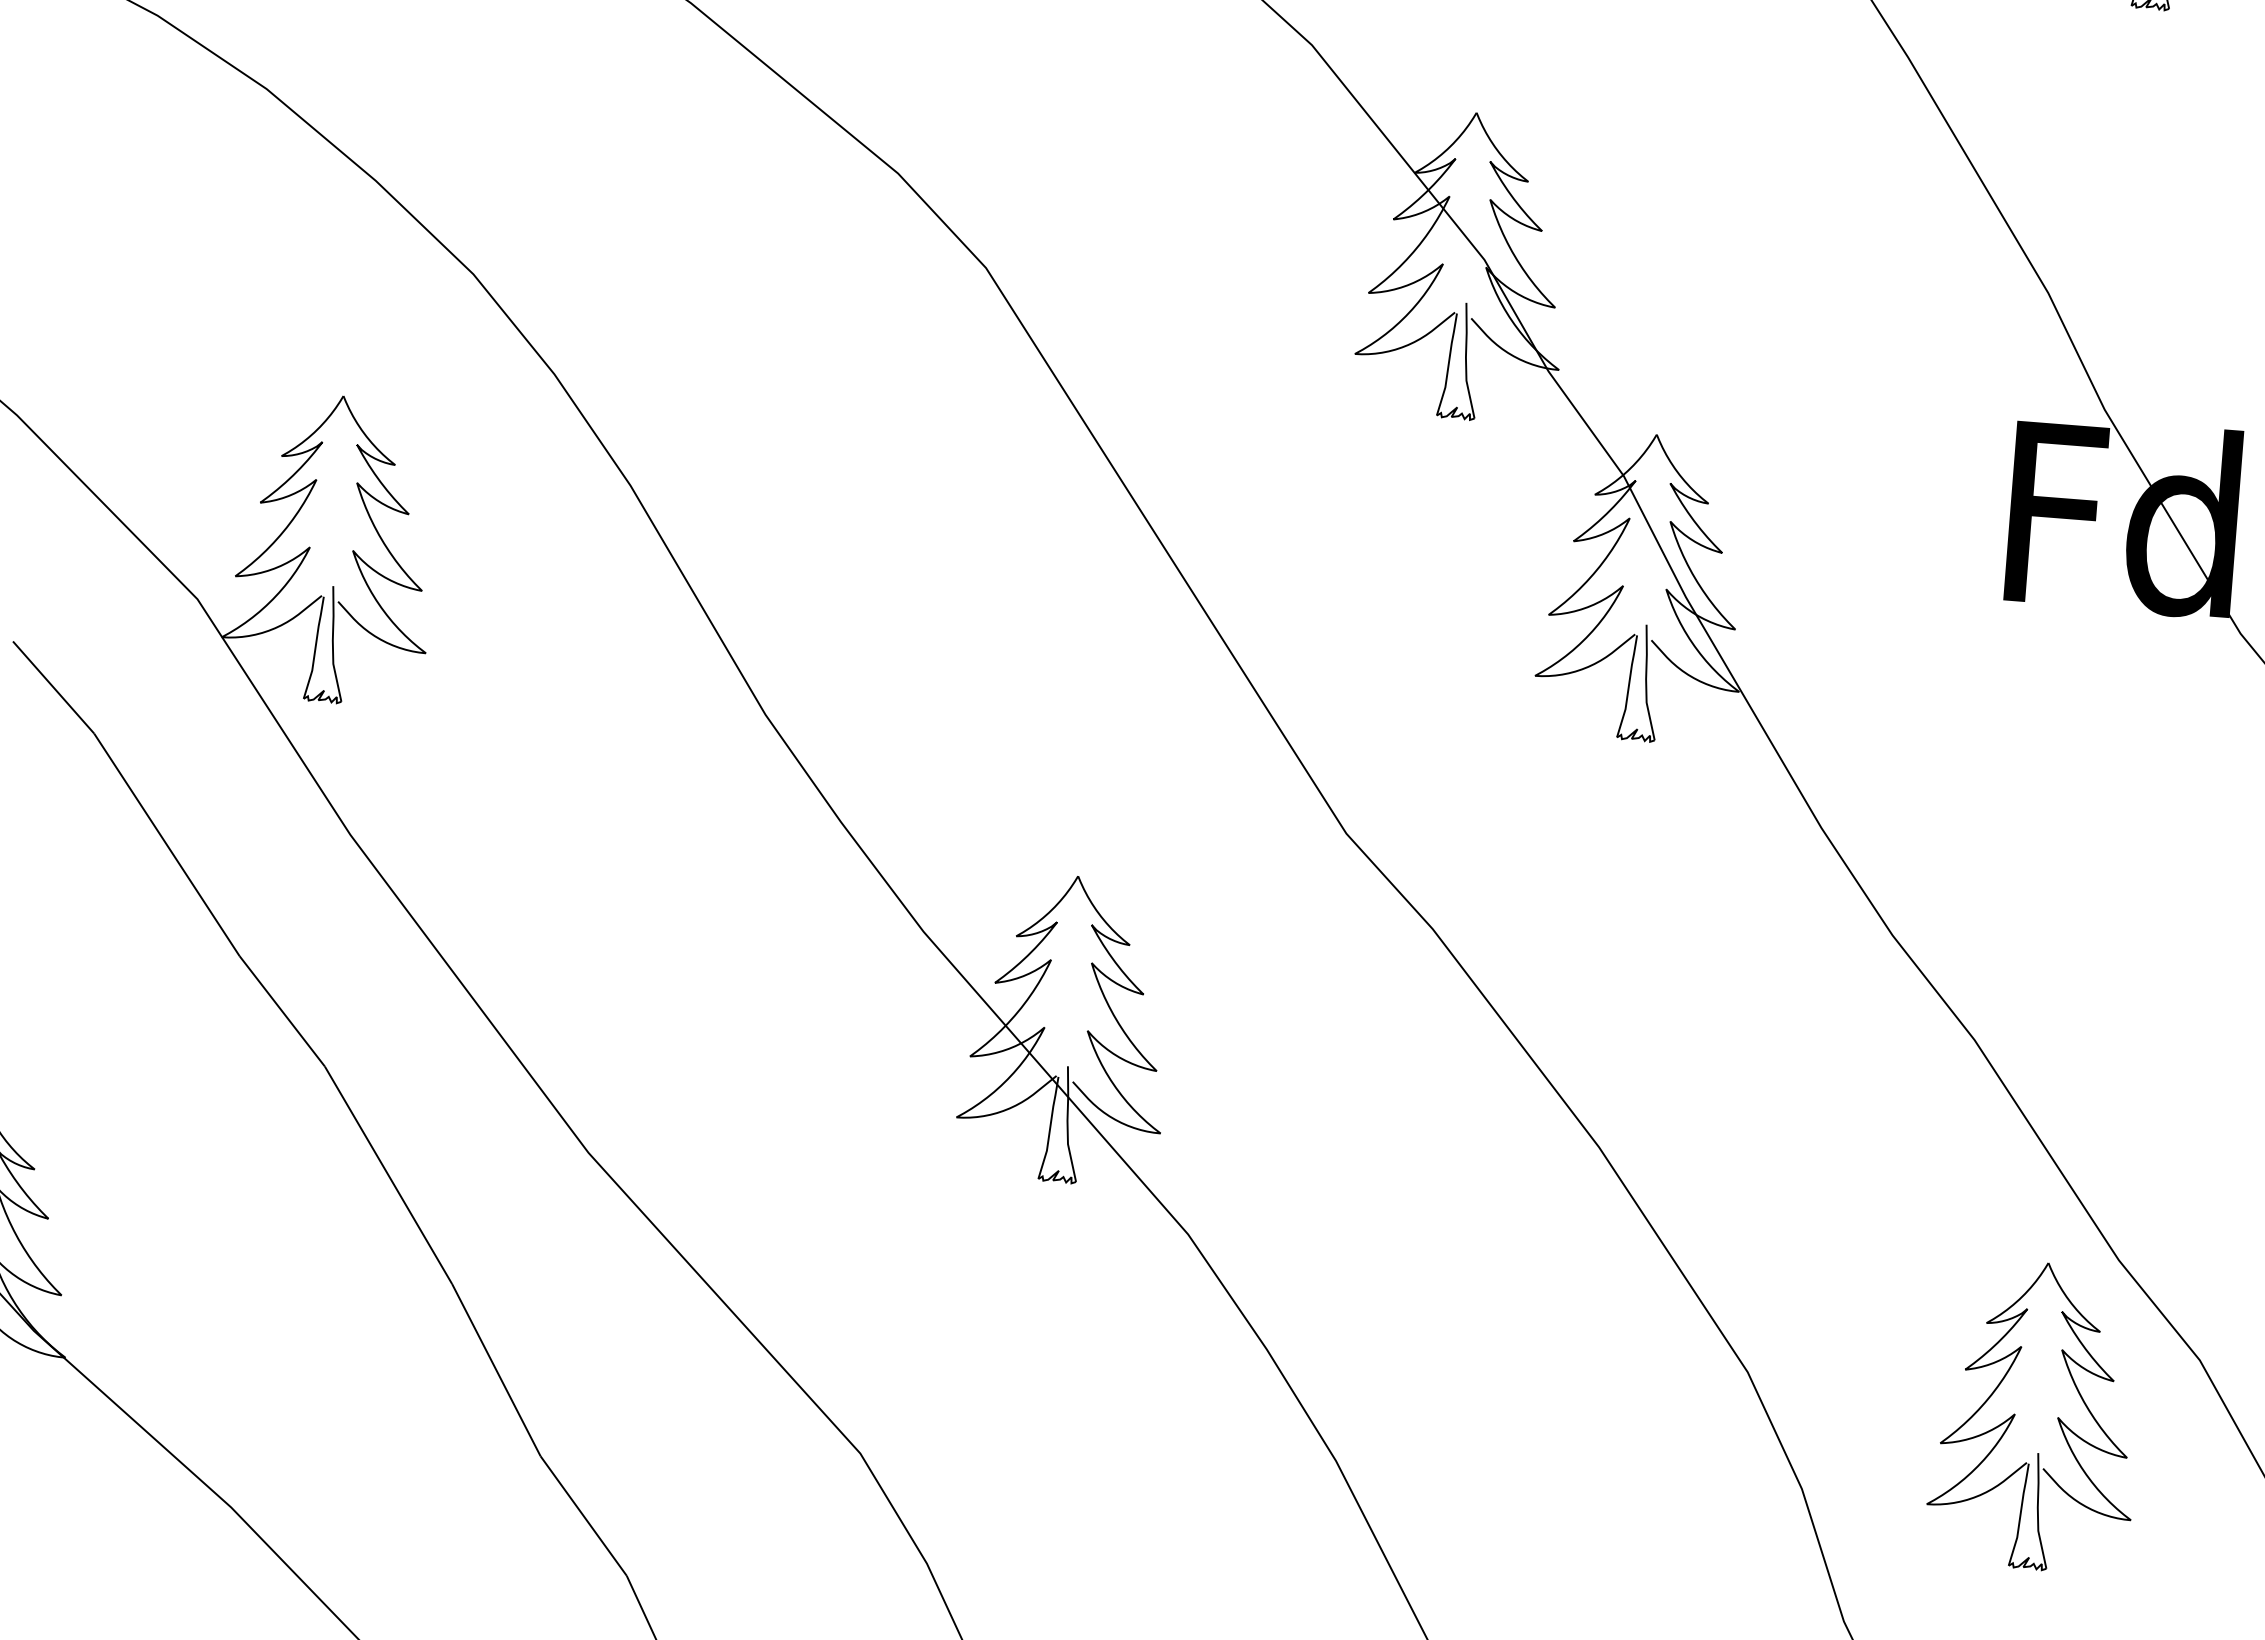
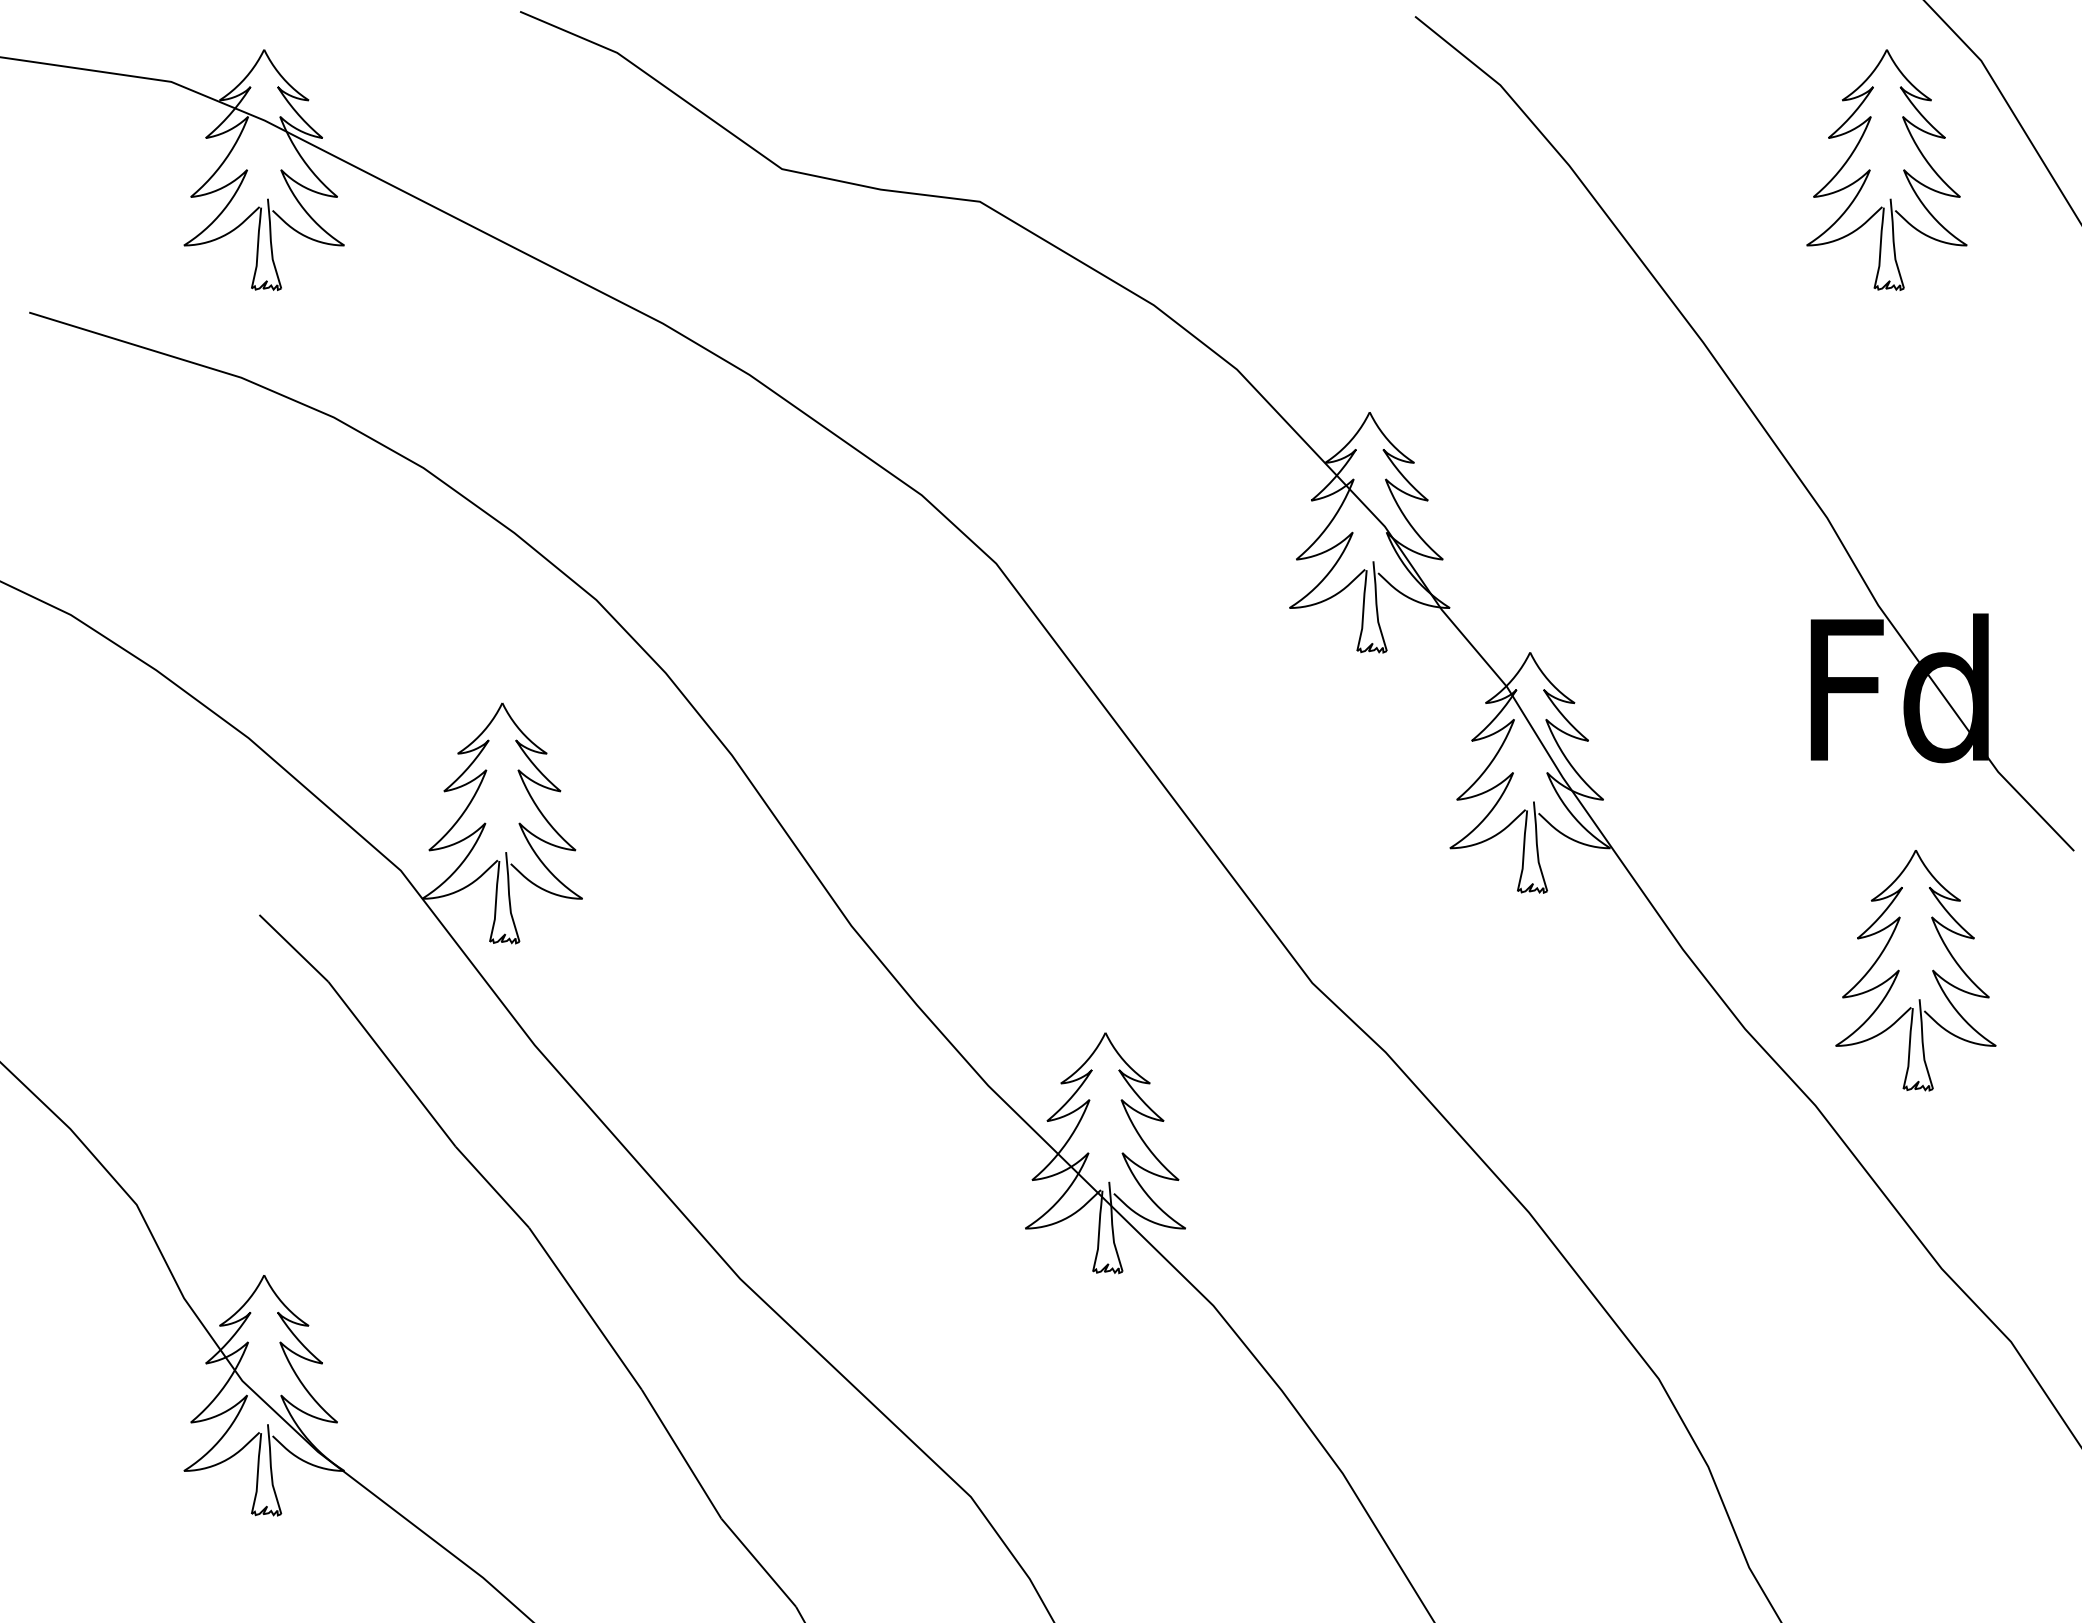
part: (2015, 1414) -> (1899, 970), moved

